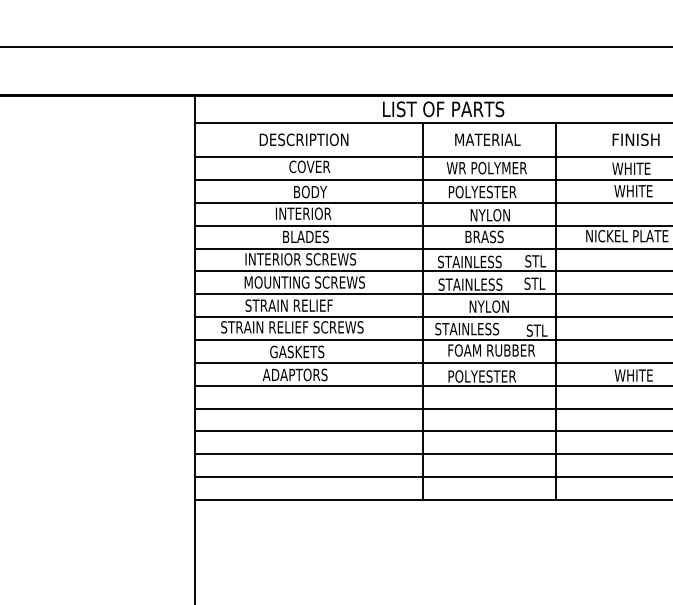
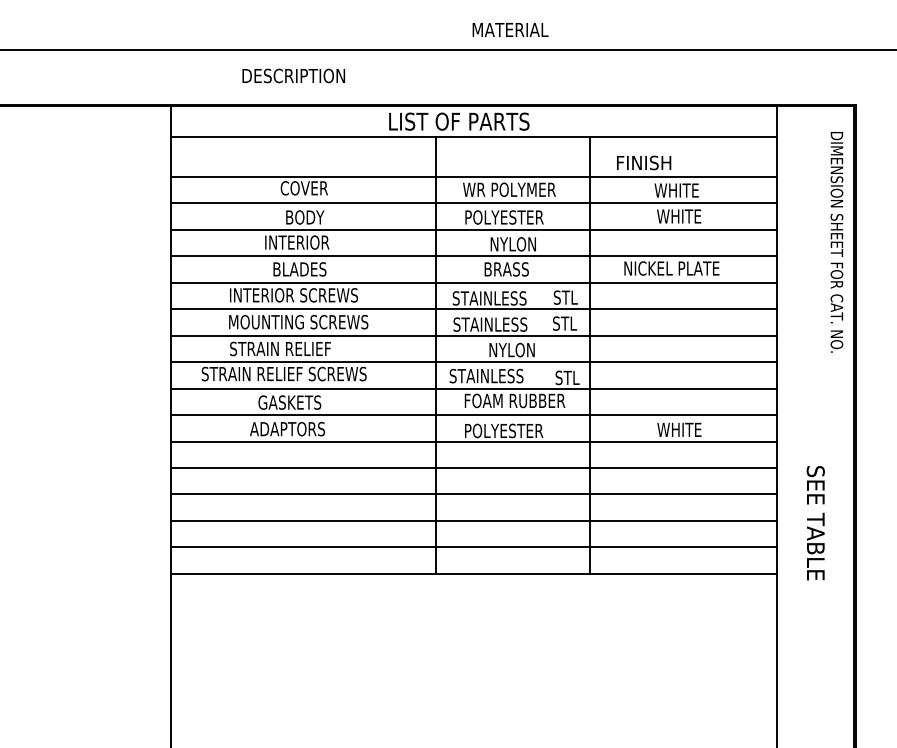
text: (303, 139) -> (293, 75), moved
text: (487, 139) -> (510, 29), moved
text: (636, 139) -> (644, 162), moved

